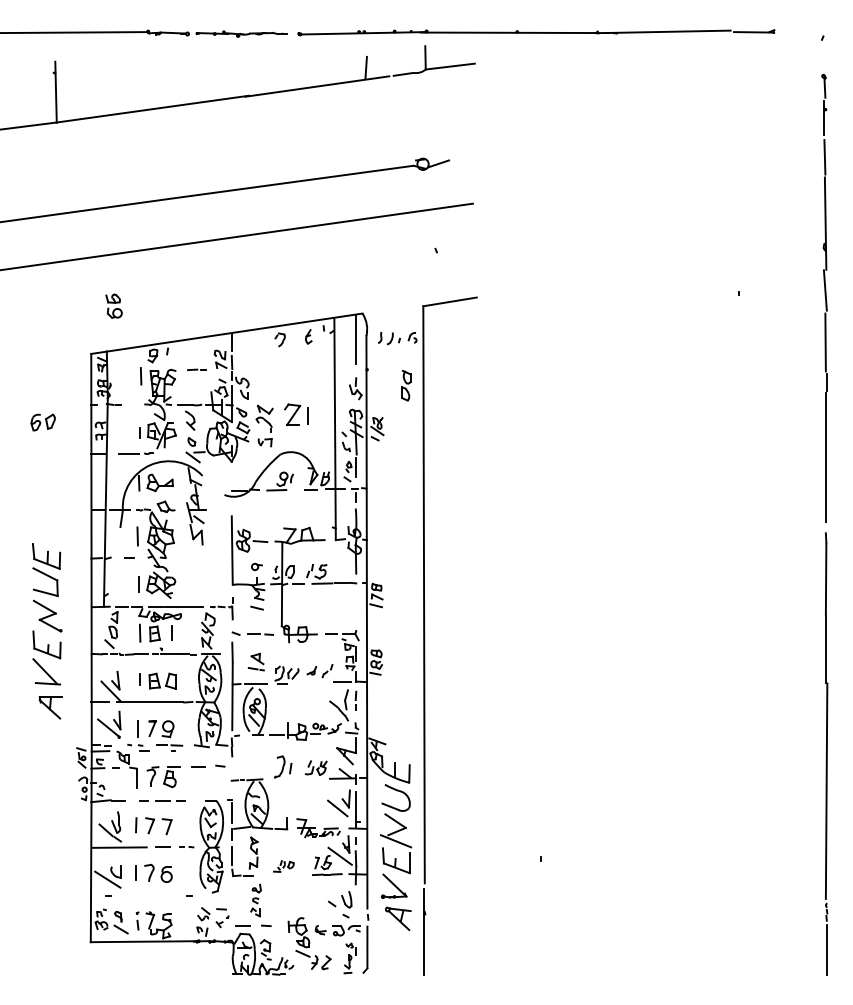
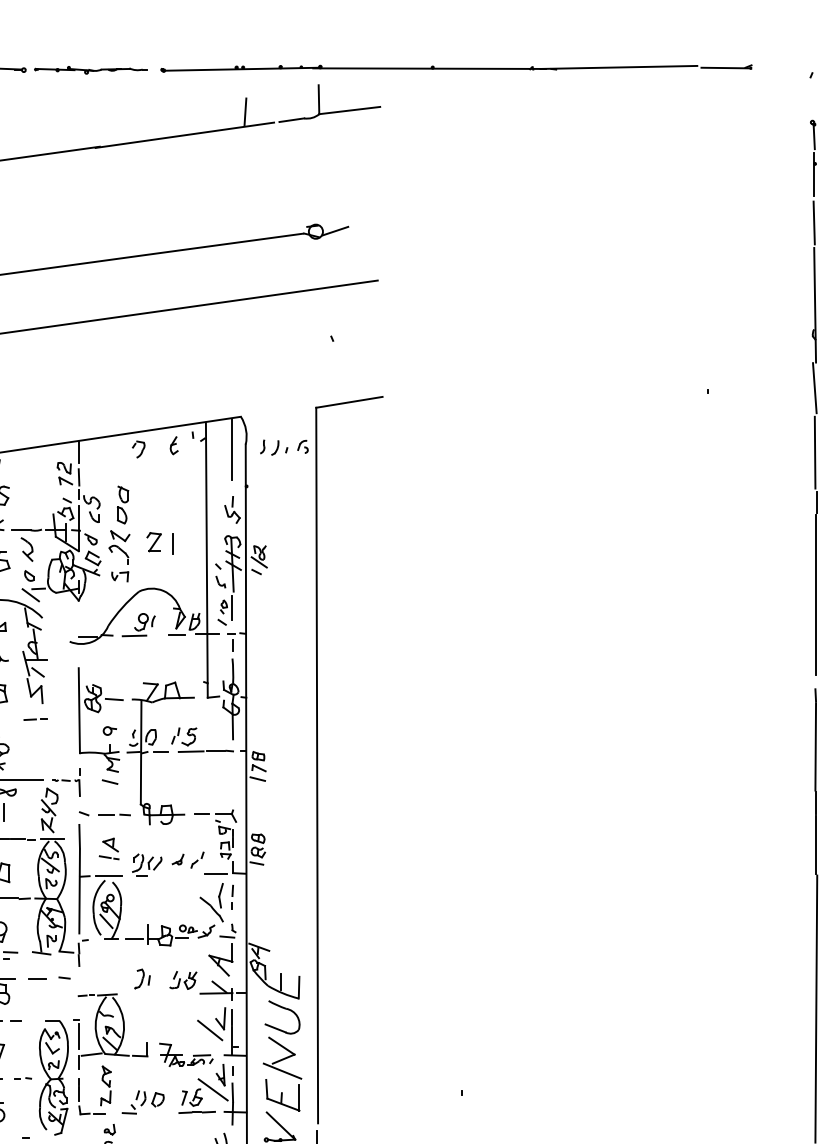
line: (196, 369) -> (34, 719), moved
part: (406, 385) -> (123, 504), moved
part: (292, 414) -> (154, 541), size x0.71
part: (283, 766) -> (142, 978), size x0.71
part: (283, 866) -> (142, 1102), size x1.67

